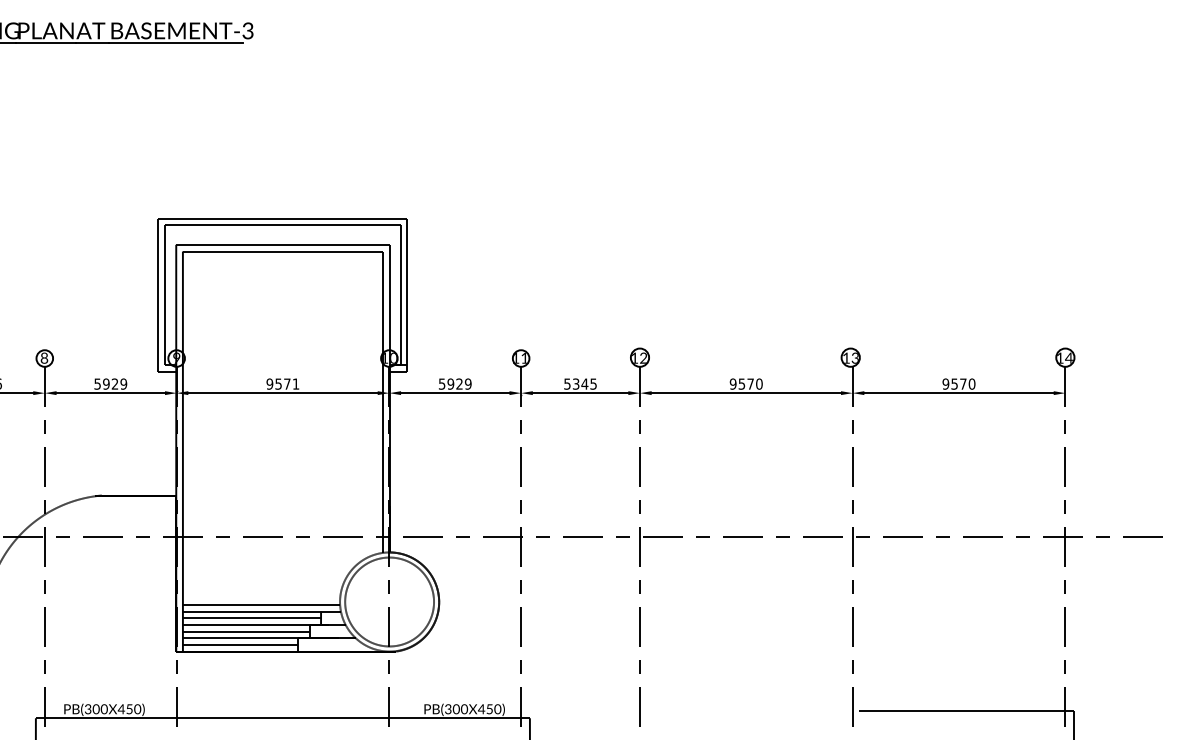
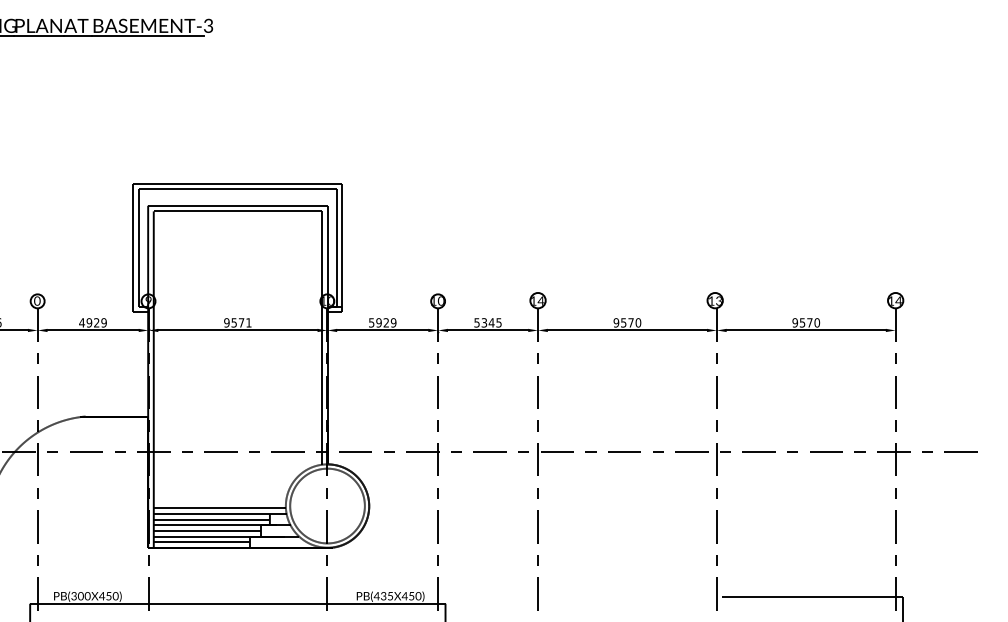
text: (524, 357) -> (440, 300), 11 -> 10
text: (643, 357) -> (540, 300), 12 -> 14
text: (44, 358) -> (37, 301), 8 -> 0
text: (97, 383) -> (81, 322), 5929 -> 4929
text: (456, 709) -> (383, 596), PB(300X450) -> PB(435X450)

